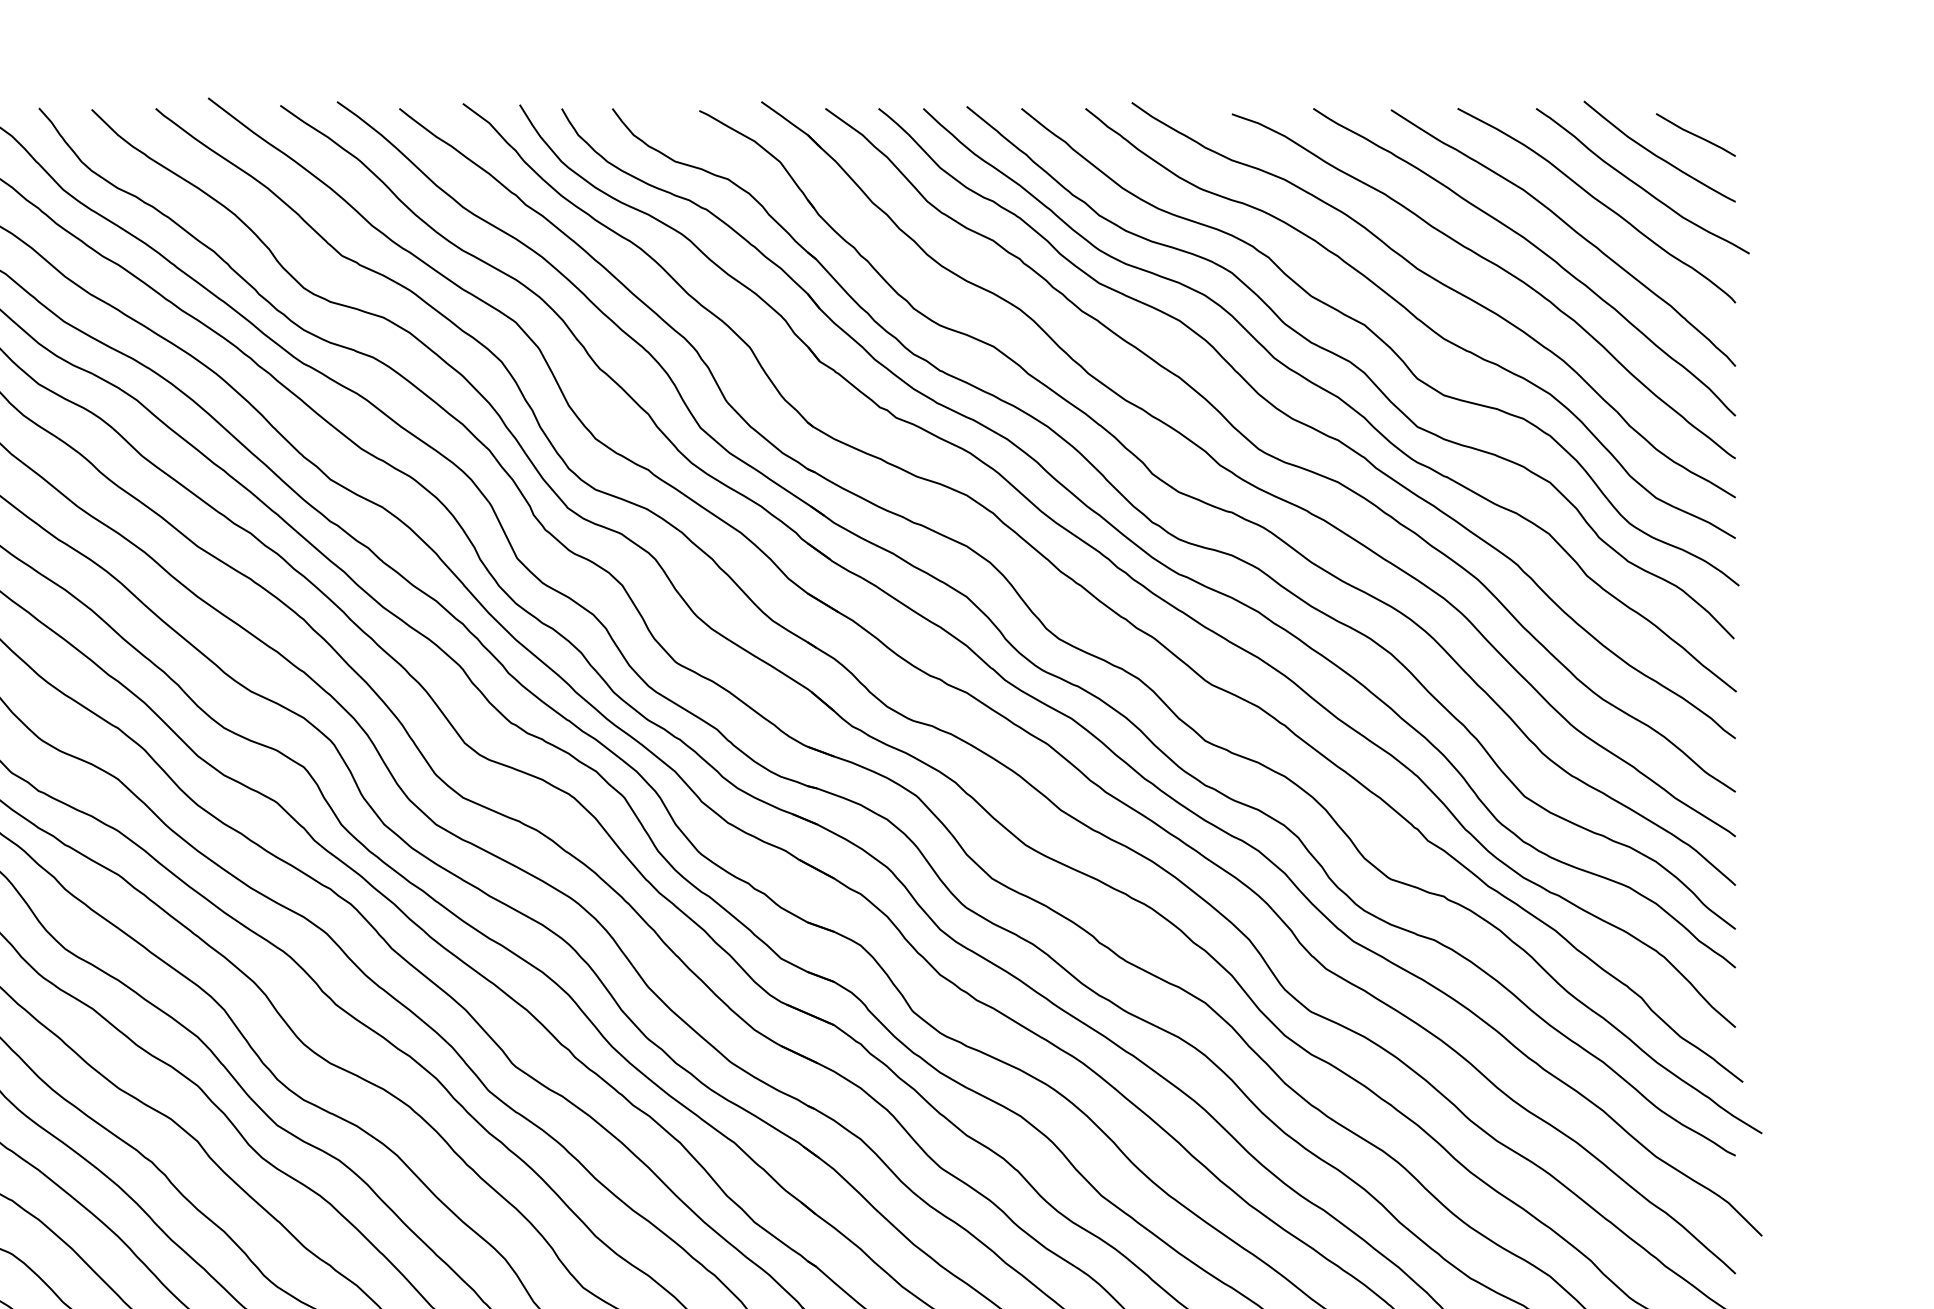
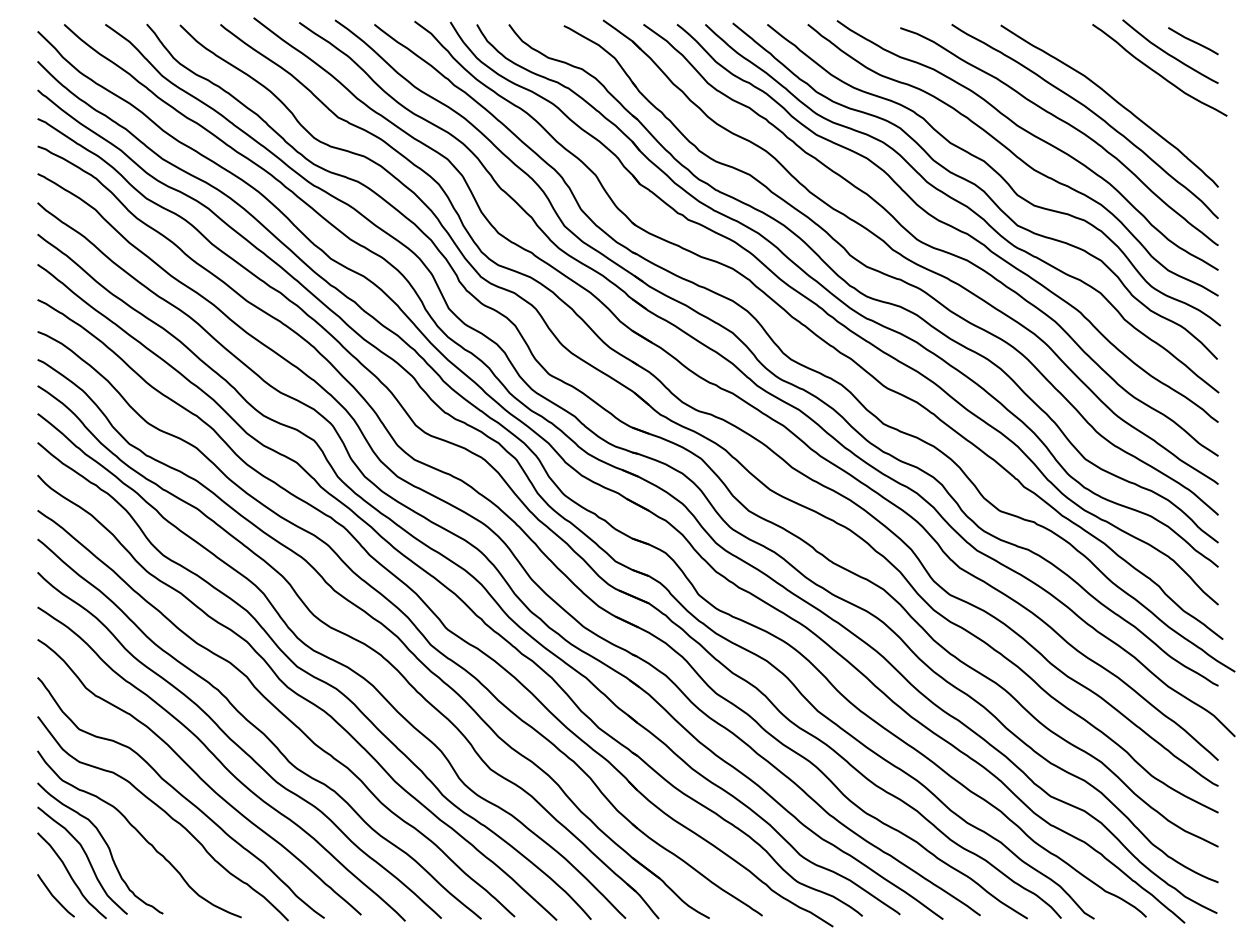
curve: (1597, 202) -> (1131, 83), removed

